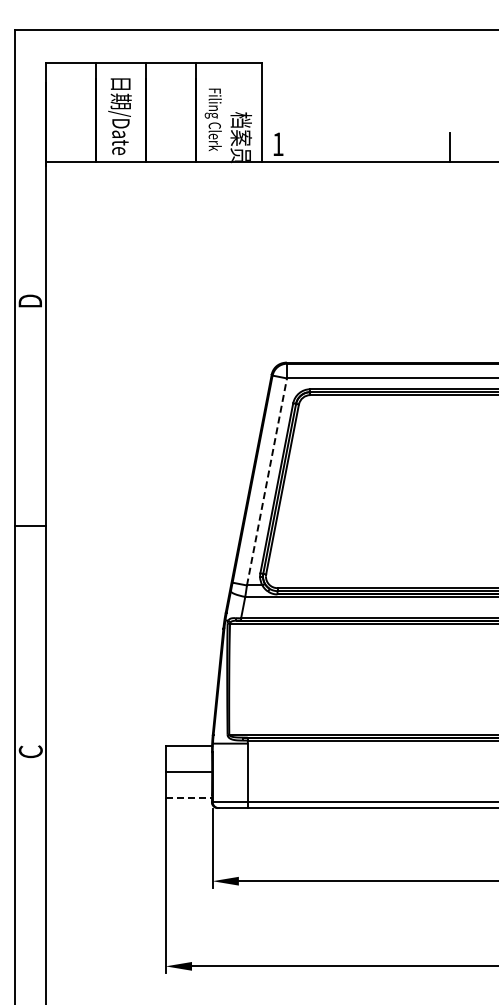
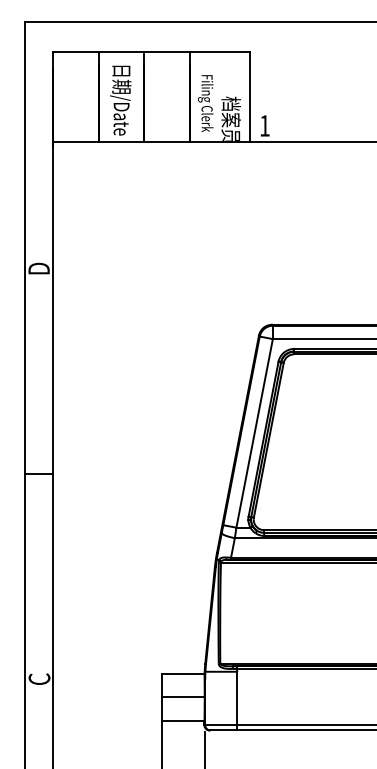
line: (267, 481) -> (255, 433), dashed -> solid
line: (189, 797) -> (184, 720), dashed -> solid

